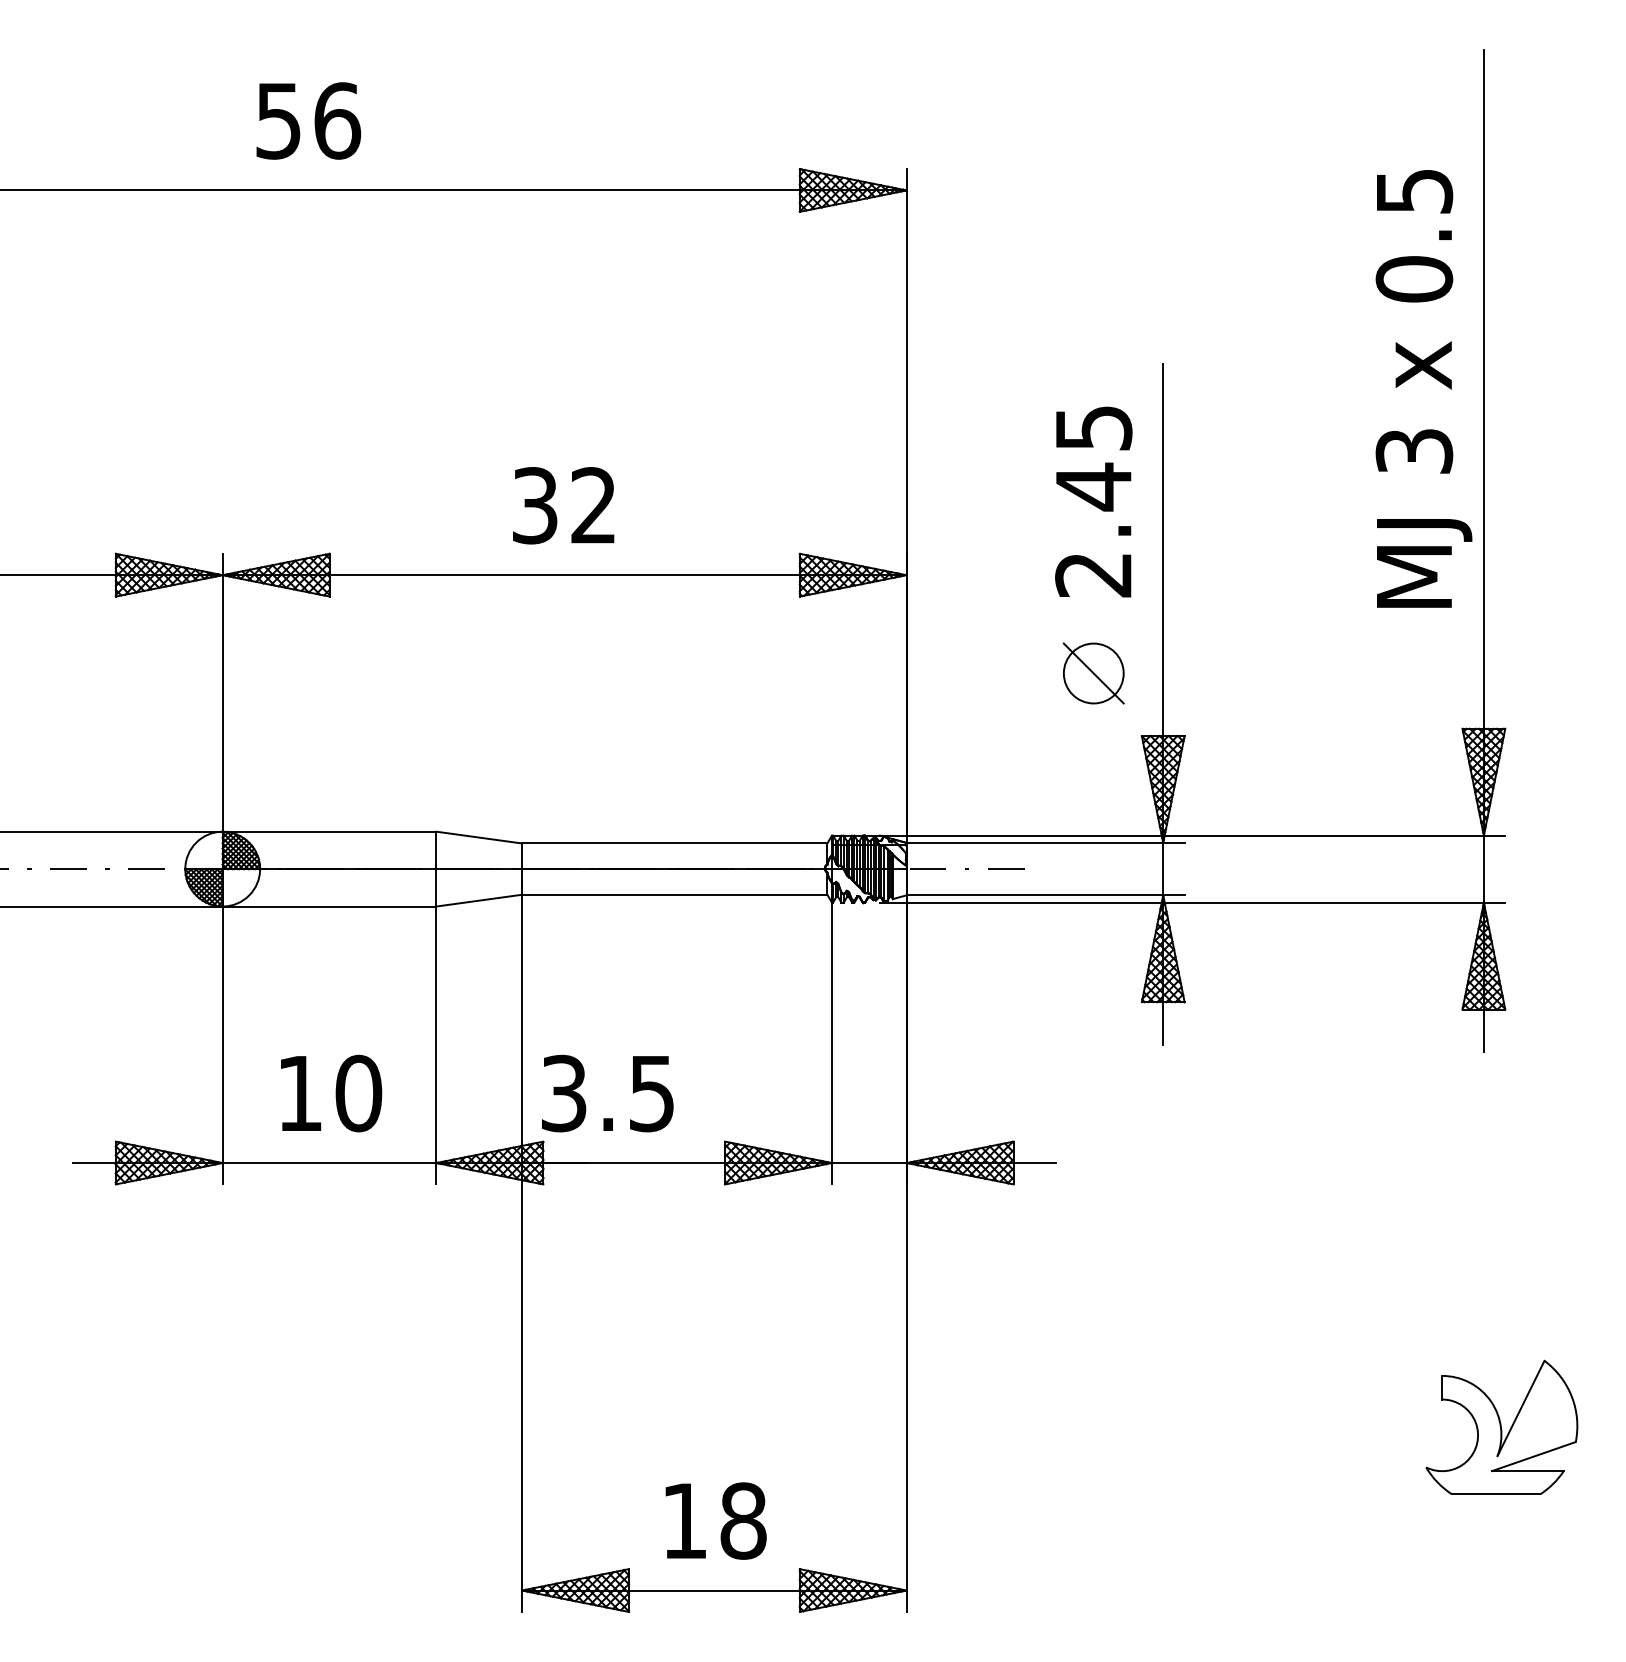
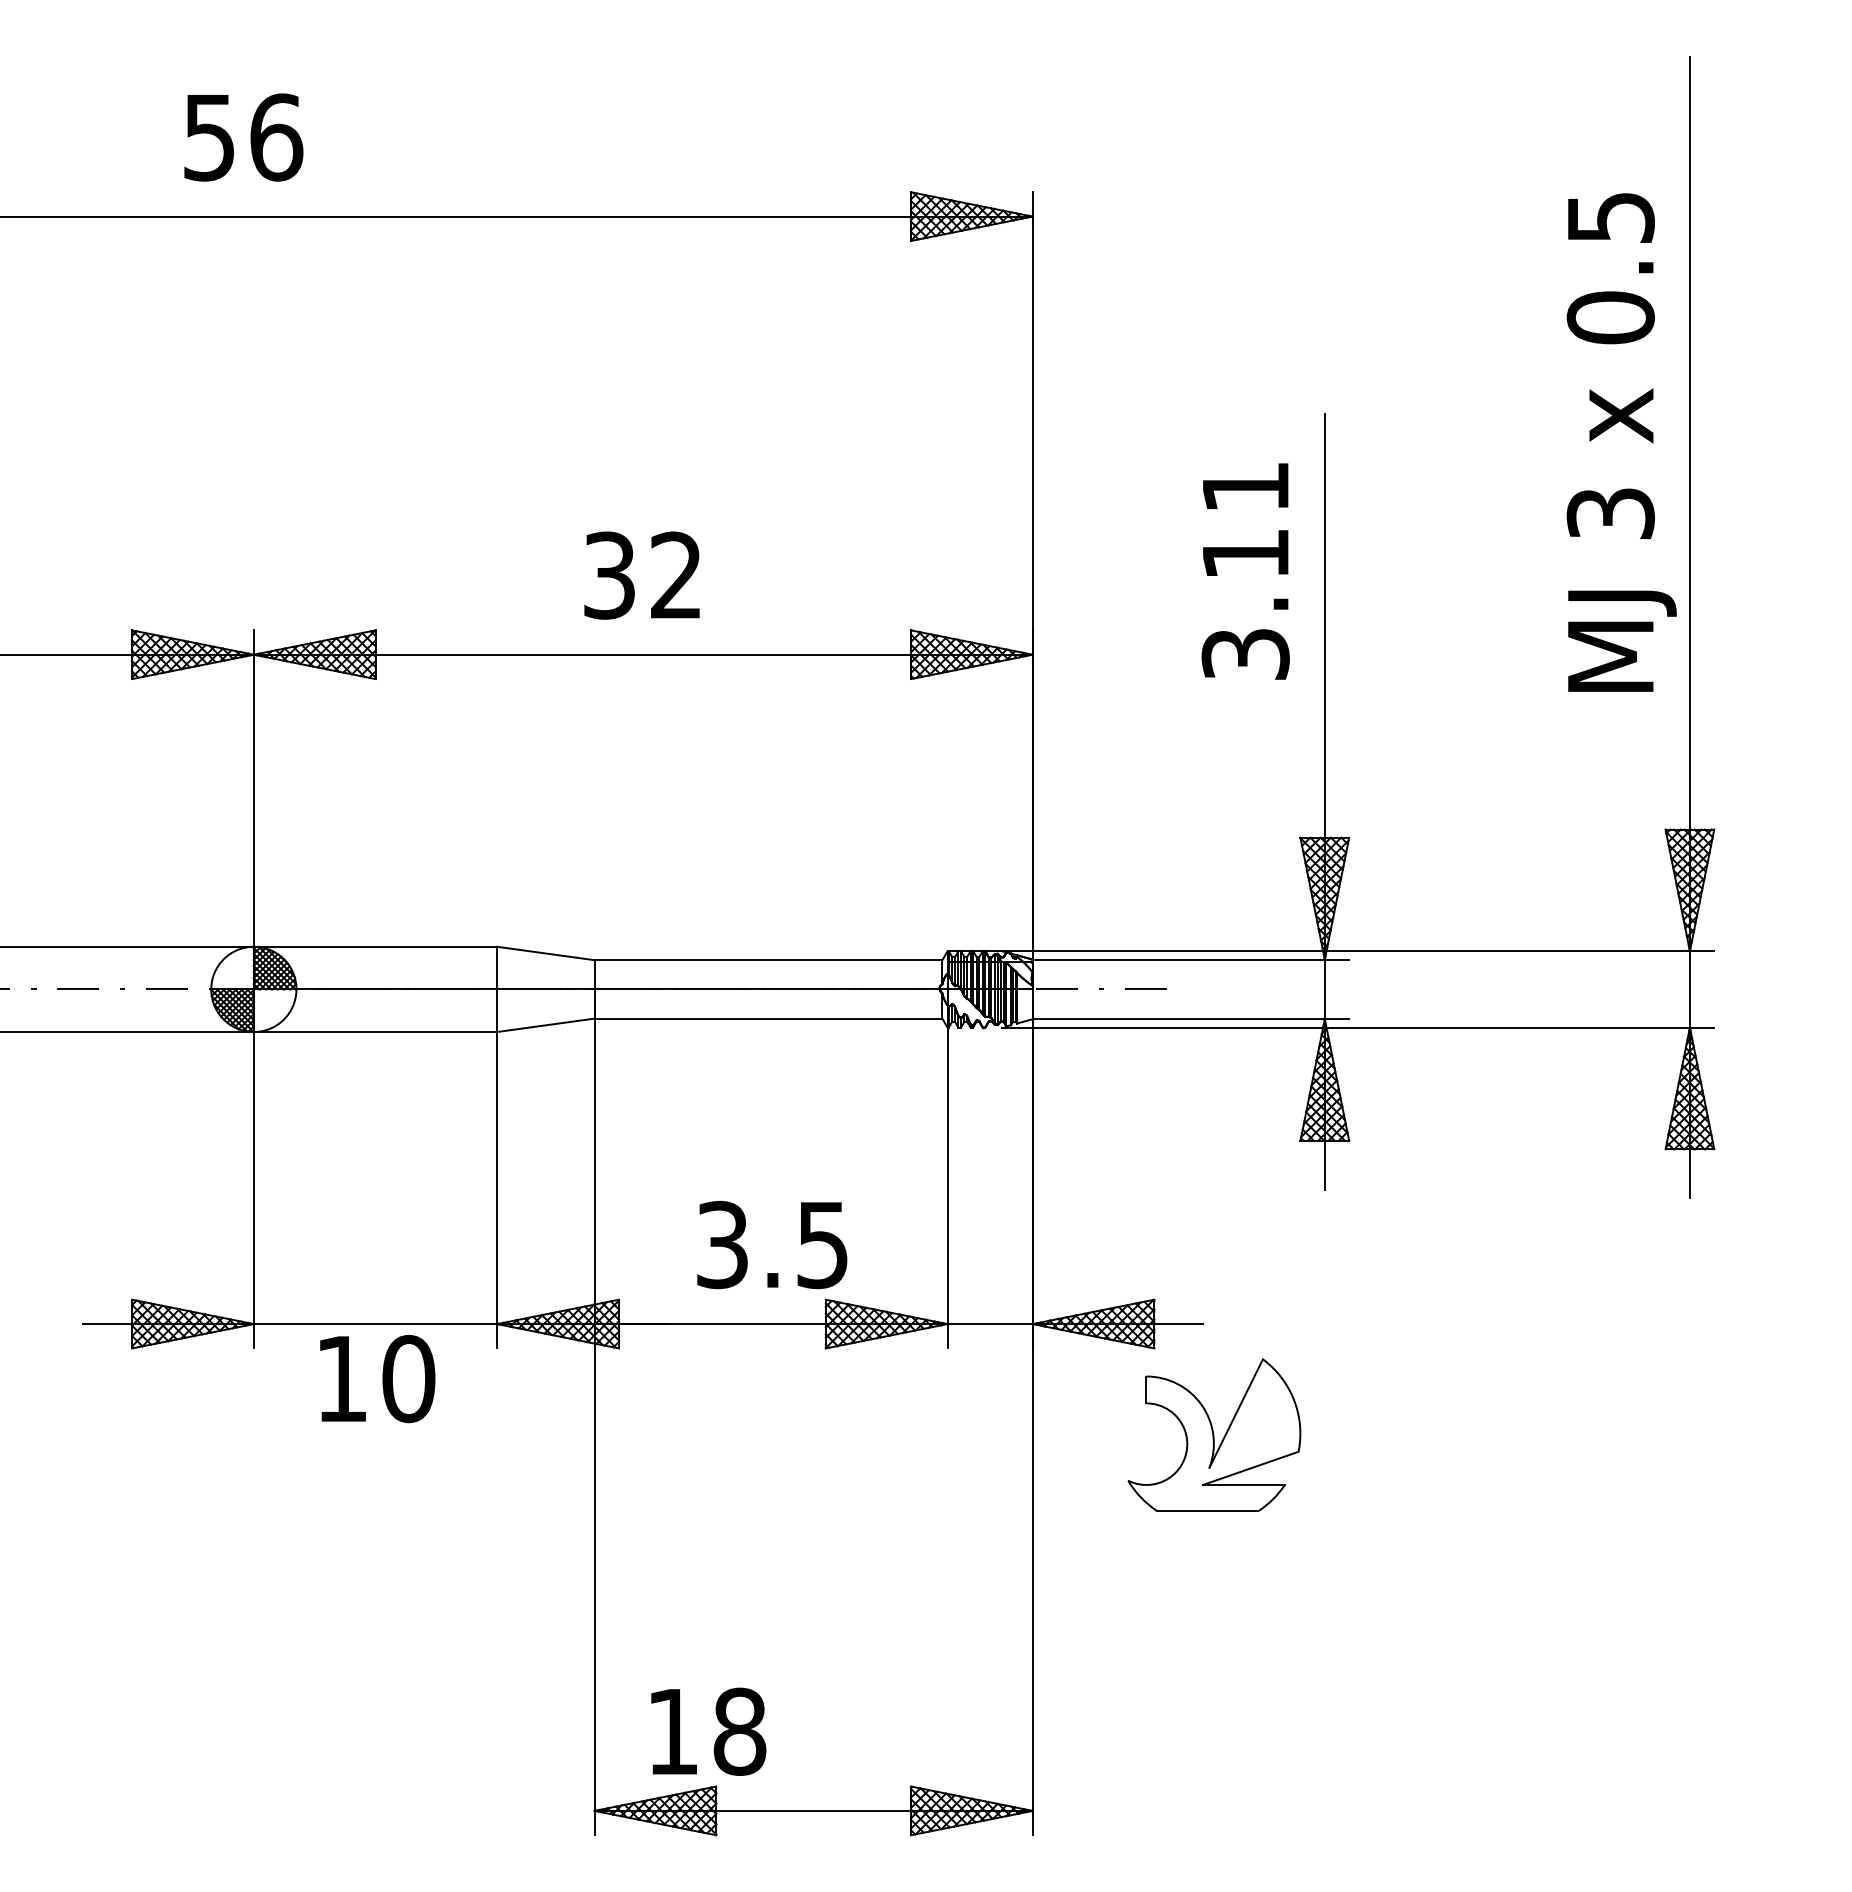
text: (308, 120) -> (243, 137), moved
text: (1093, 502) -> (1245, 571), 2.45 -> 3.11
part: (1093, 673) -> (1245, 766), removed
text: (331, 1093) -> (377, 1378), moved
text: (607, 1093) -> (772, 1244), moved
part: (1501, 1426) -> (1214, 1434), moved
text: (715, 1520) -> (708, 1731), moved

